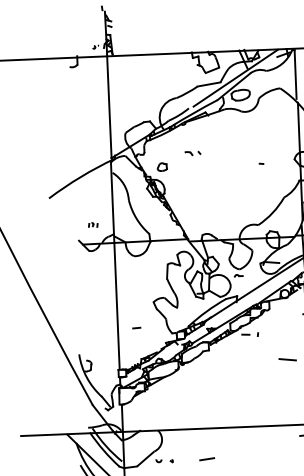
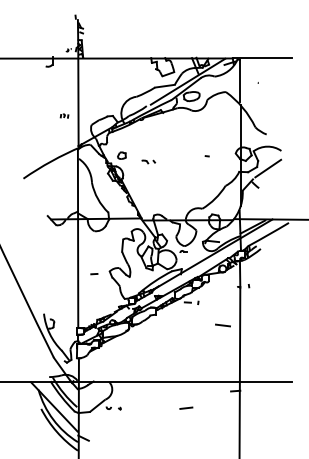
part: (192, 152) -> (148, 161), moved
part: (93, 224) -> (64, 115), moved
line: (136, 328) -> (94, 274), moved
line: (207, 458) -> (186, 407), moved

